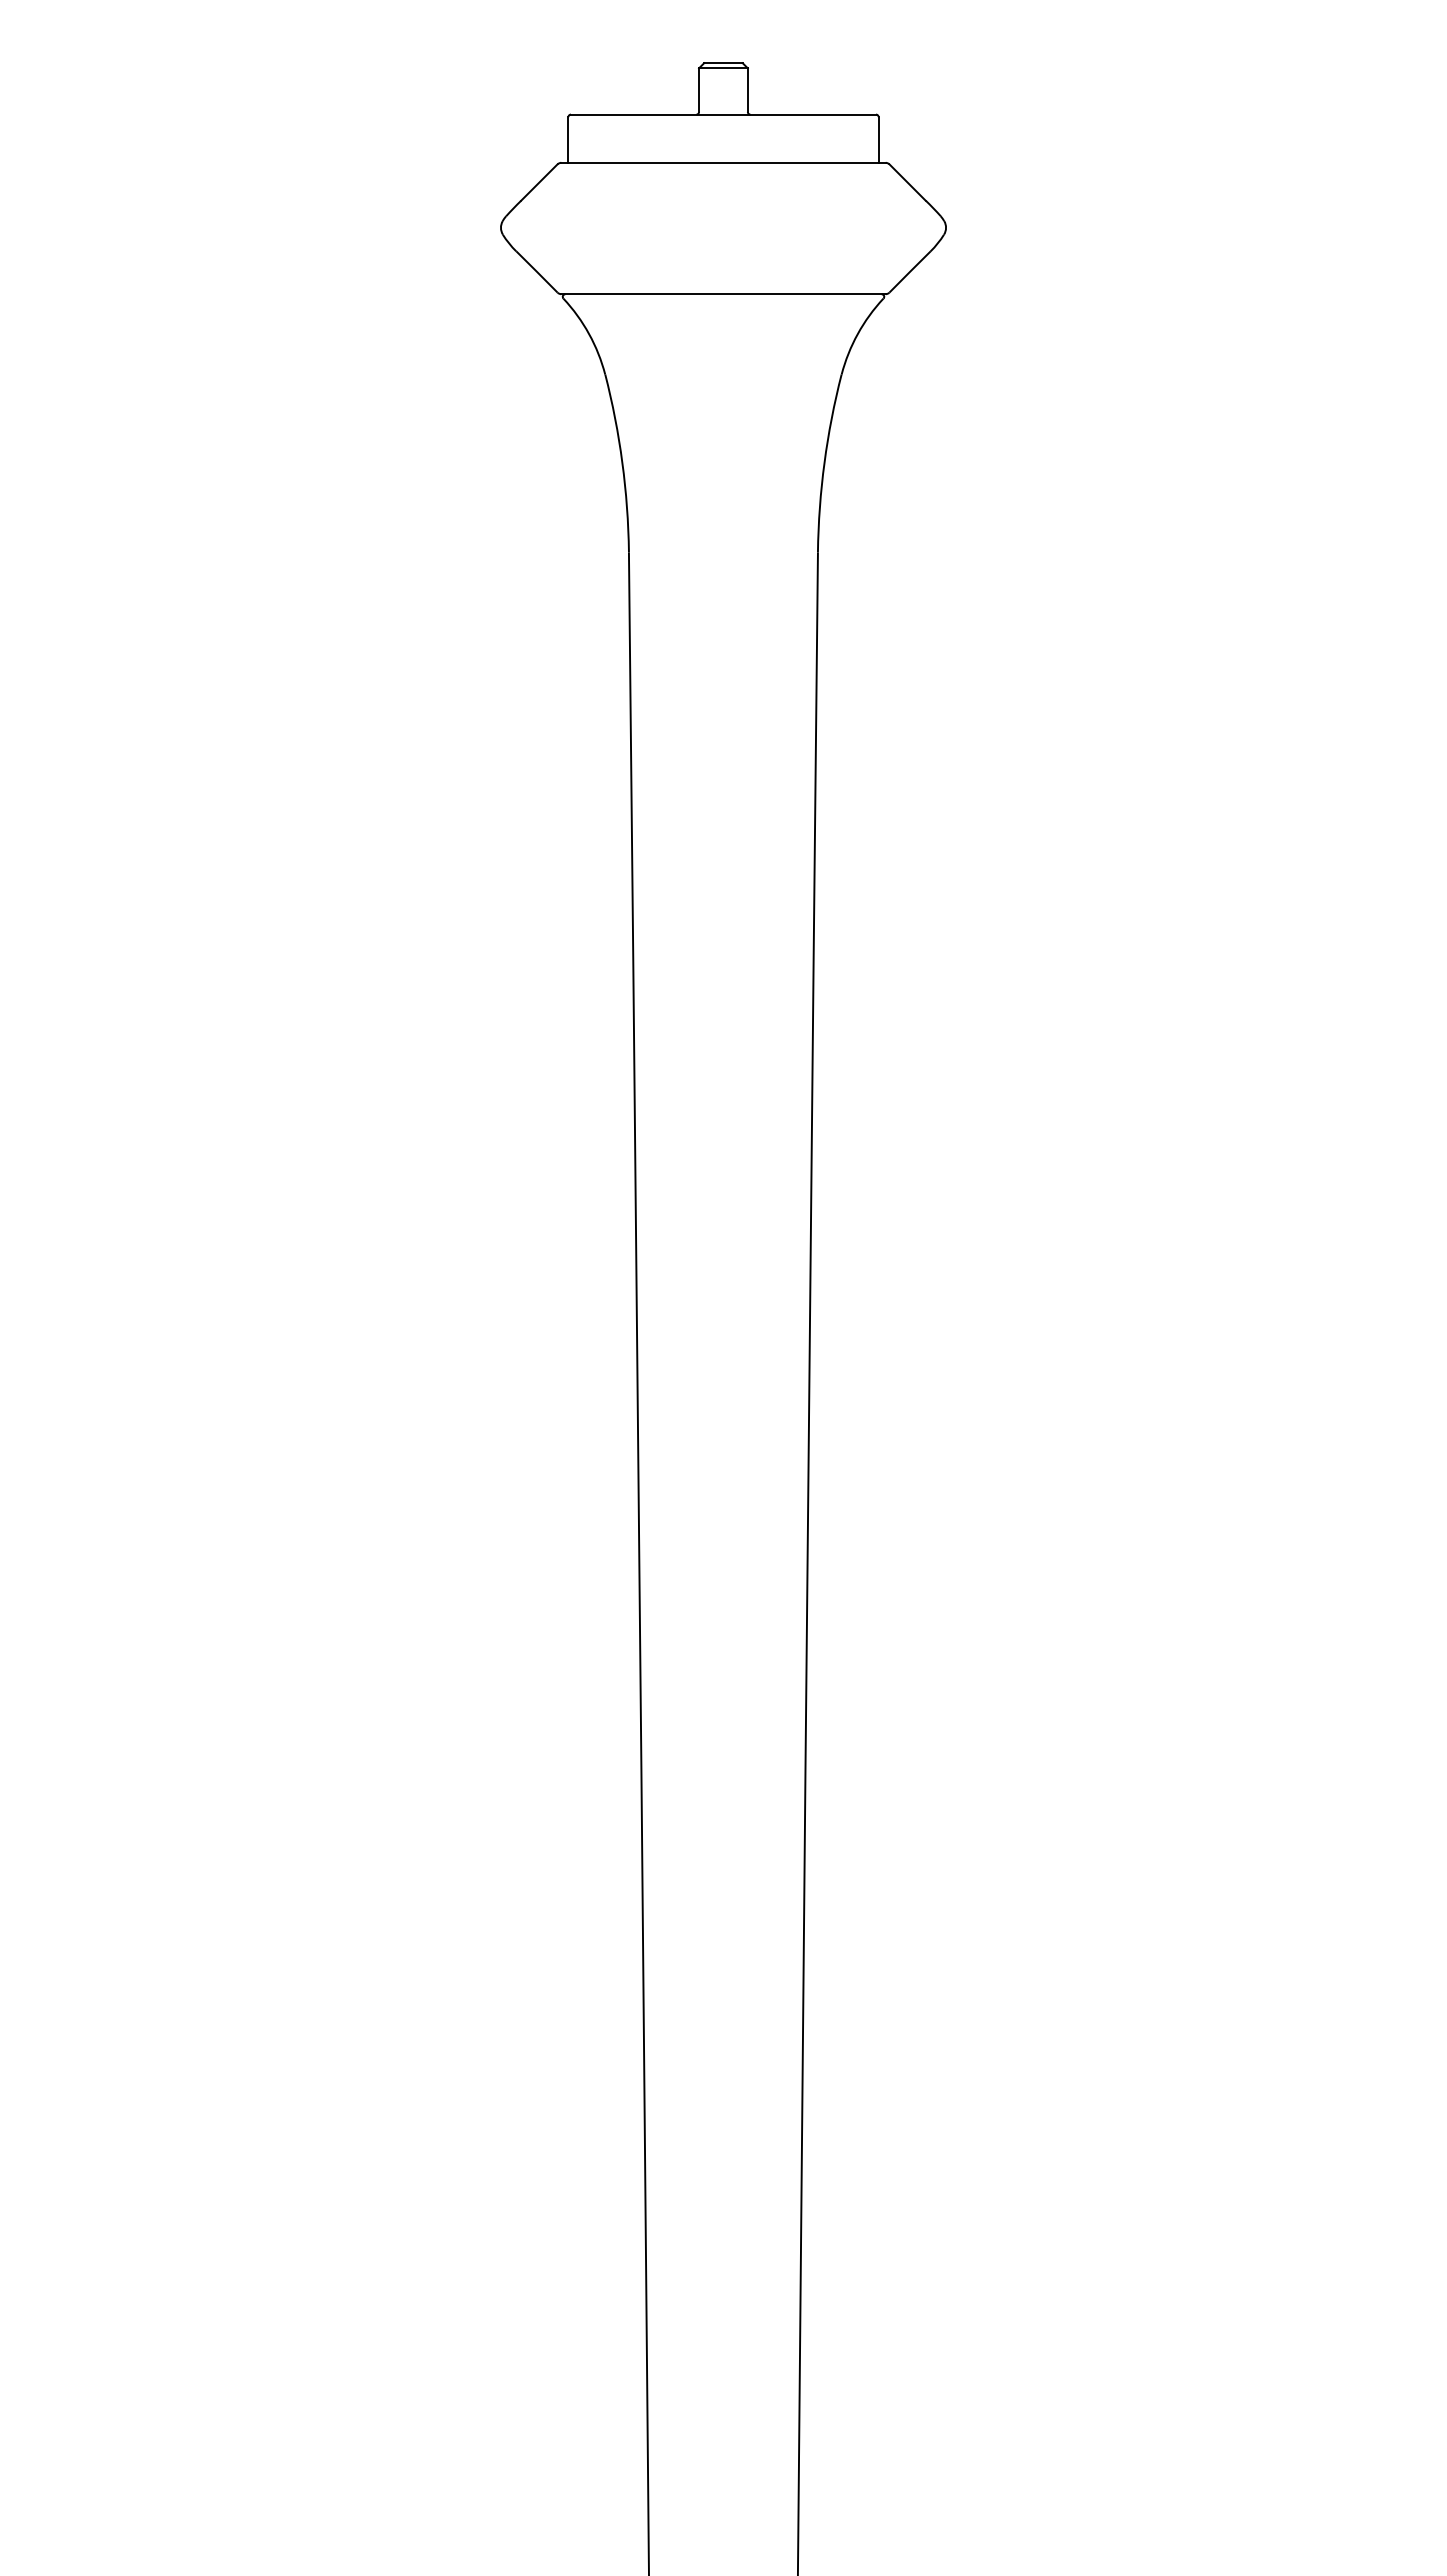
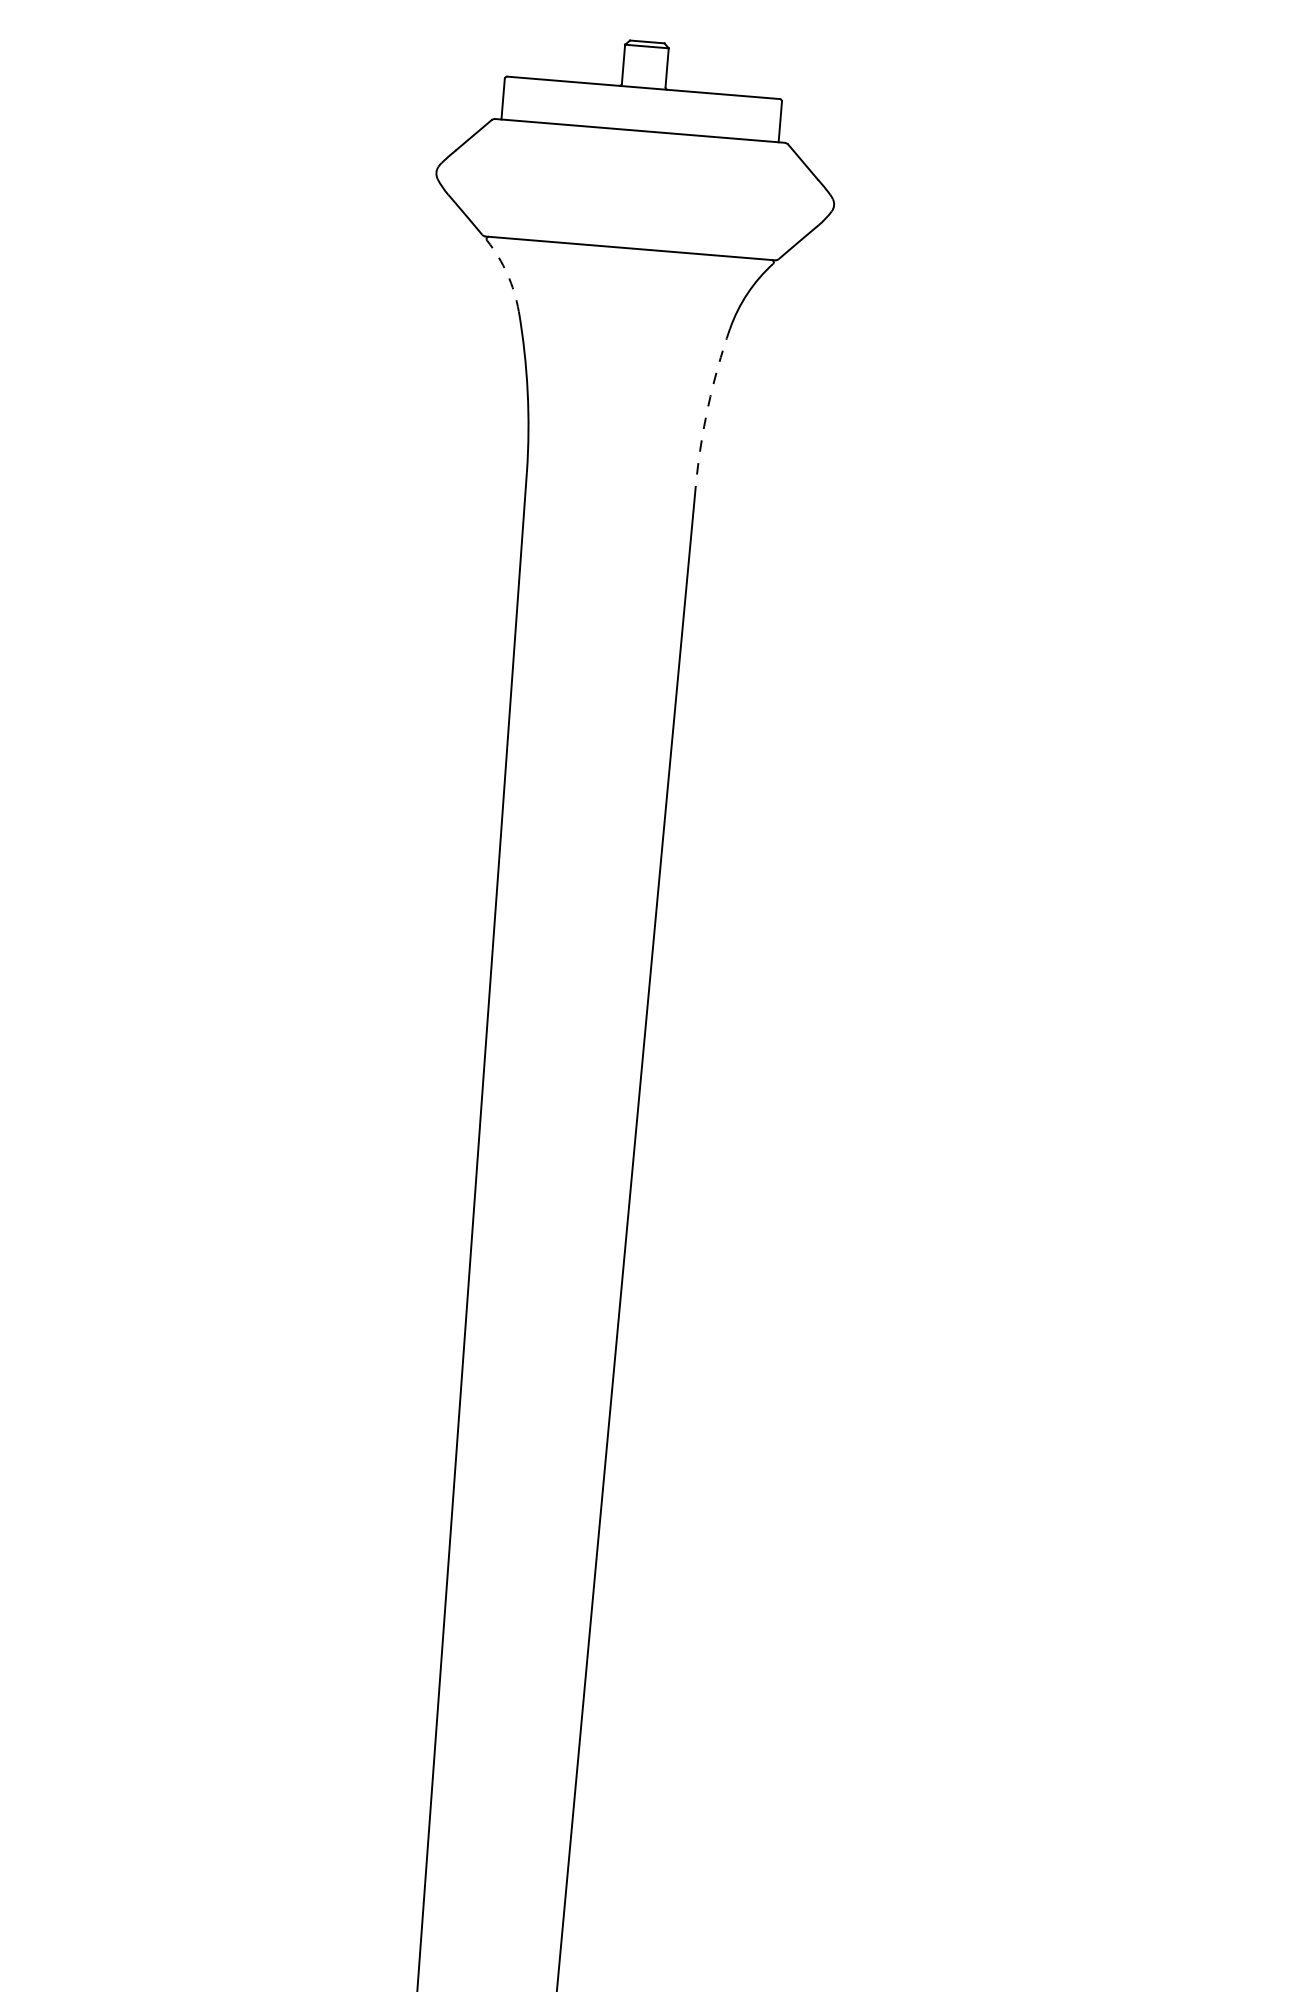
arc: (589, 334) -> (507, 274), solid -> dashed
arc: (824, 462) -> (708, 406), solid -> dashed

